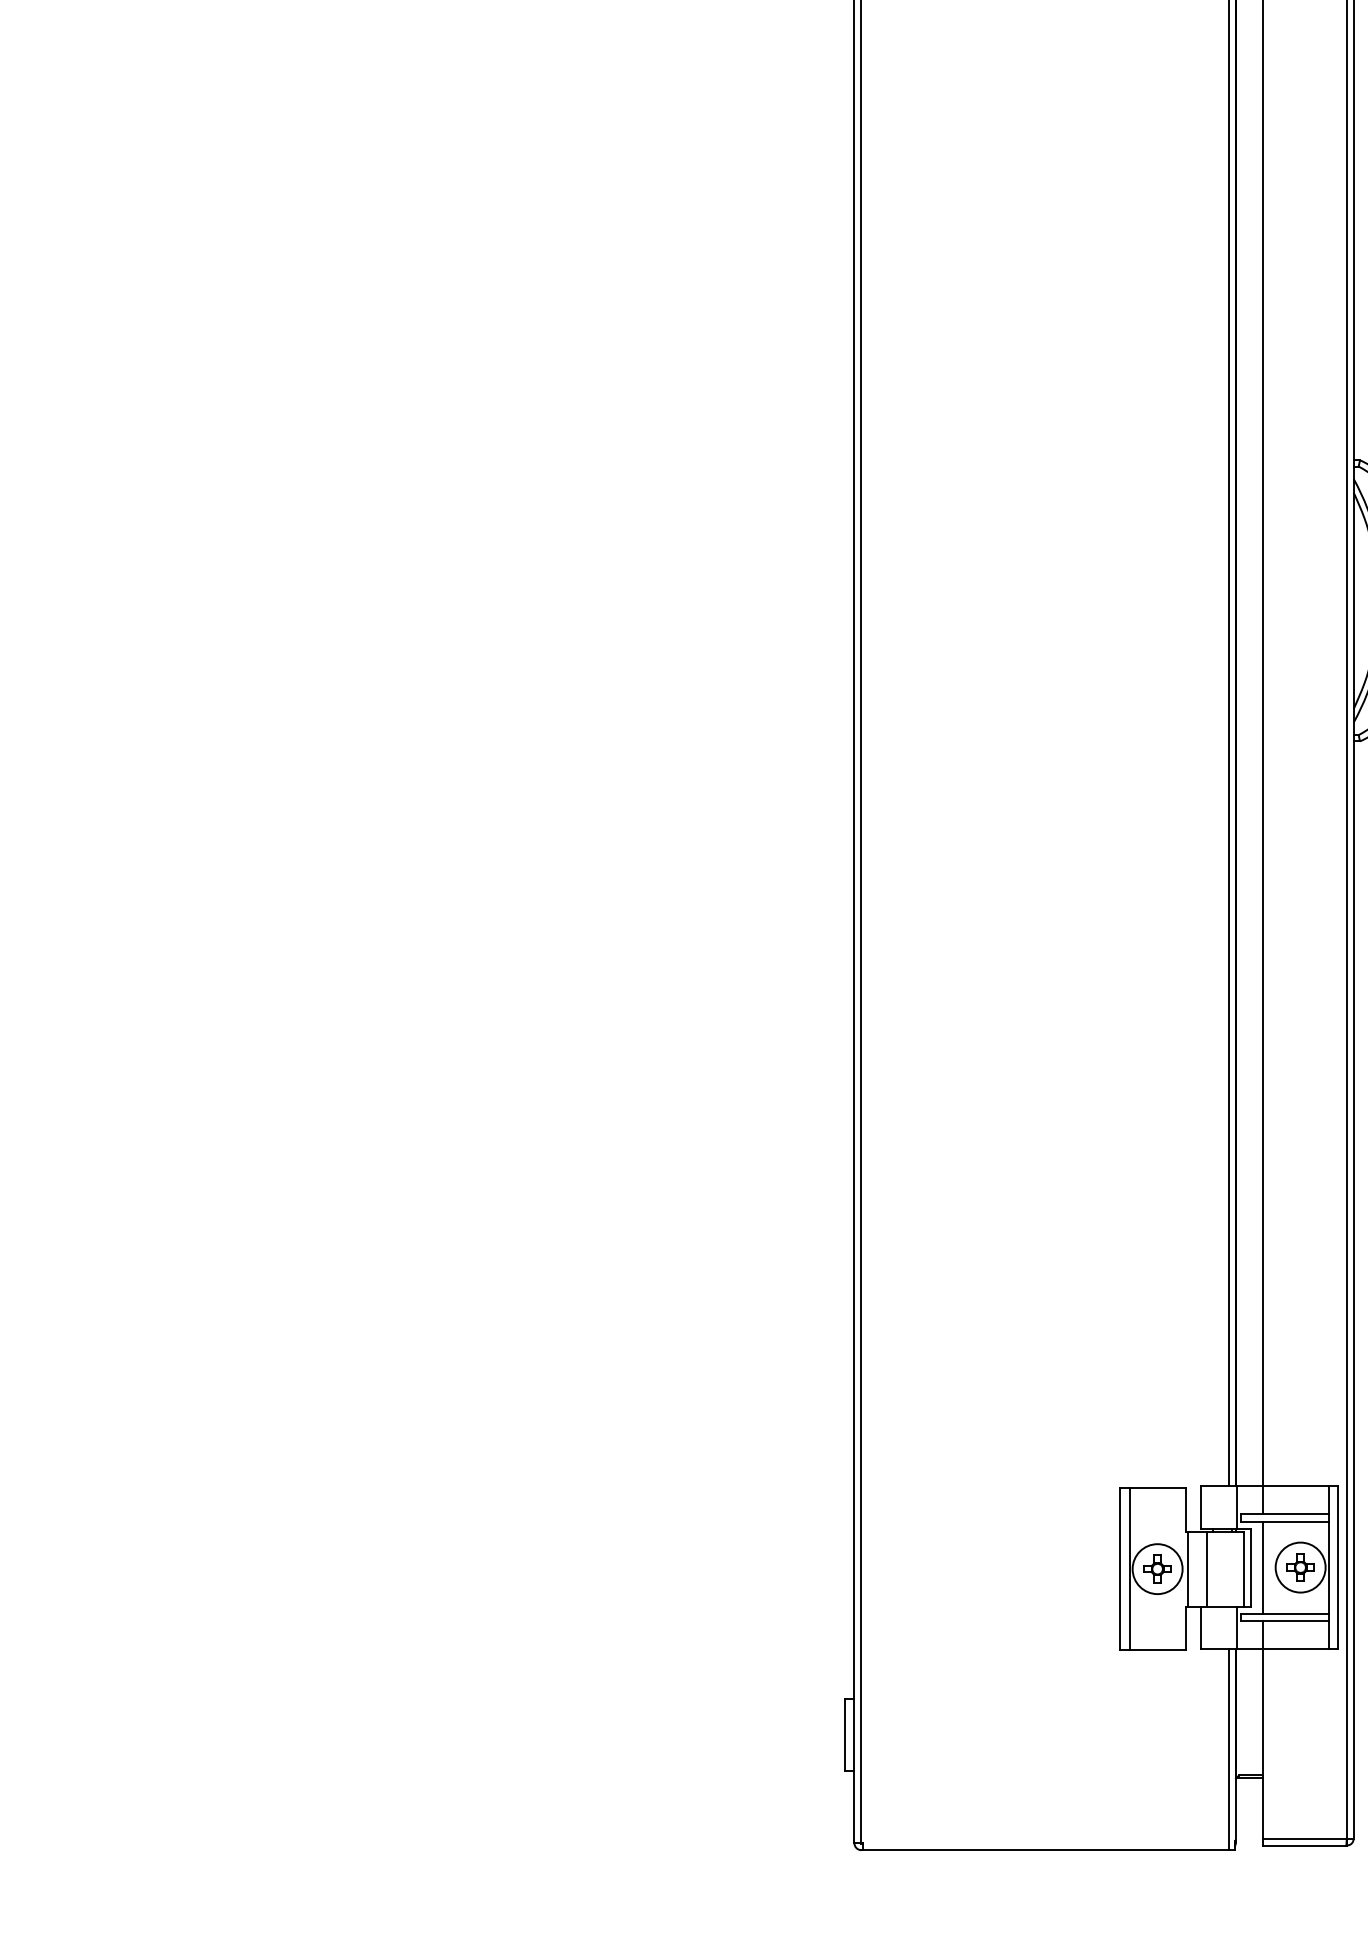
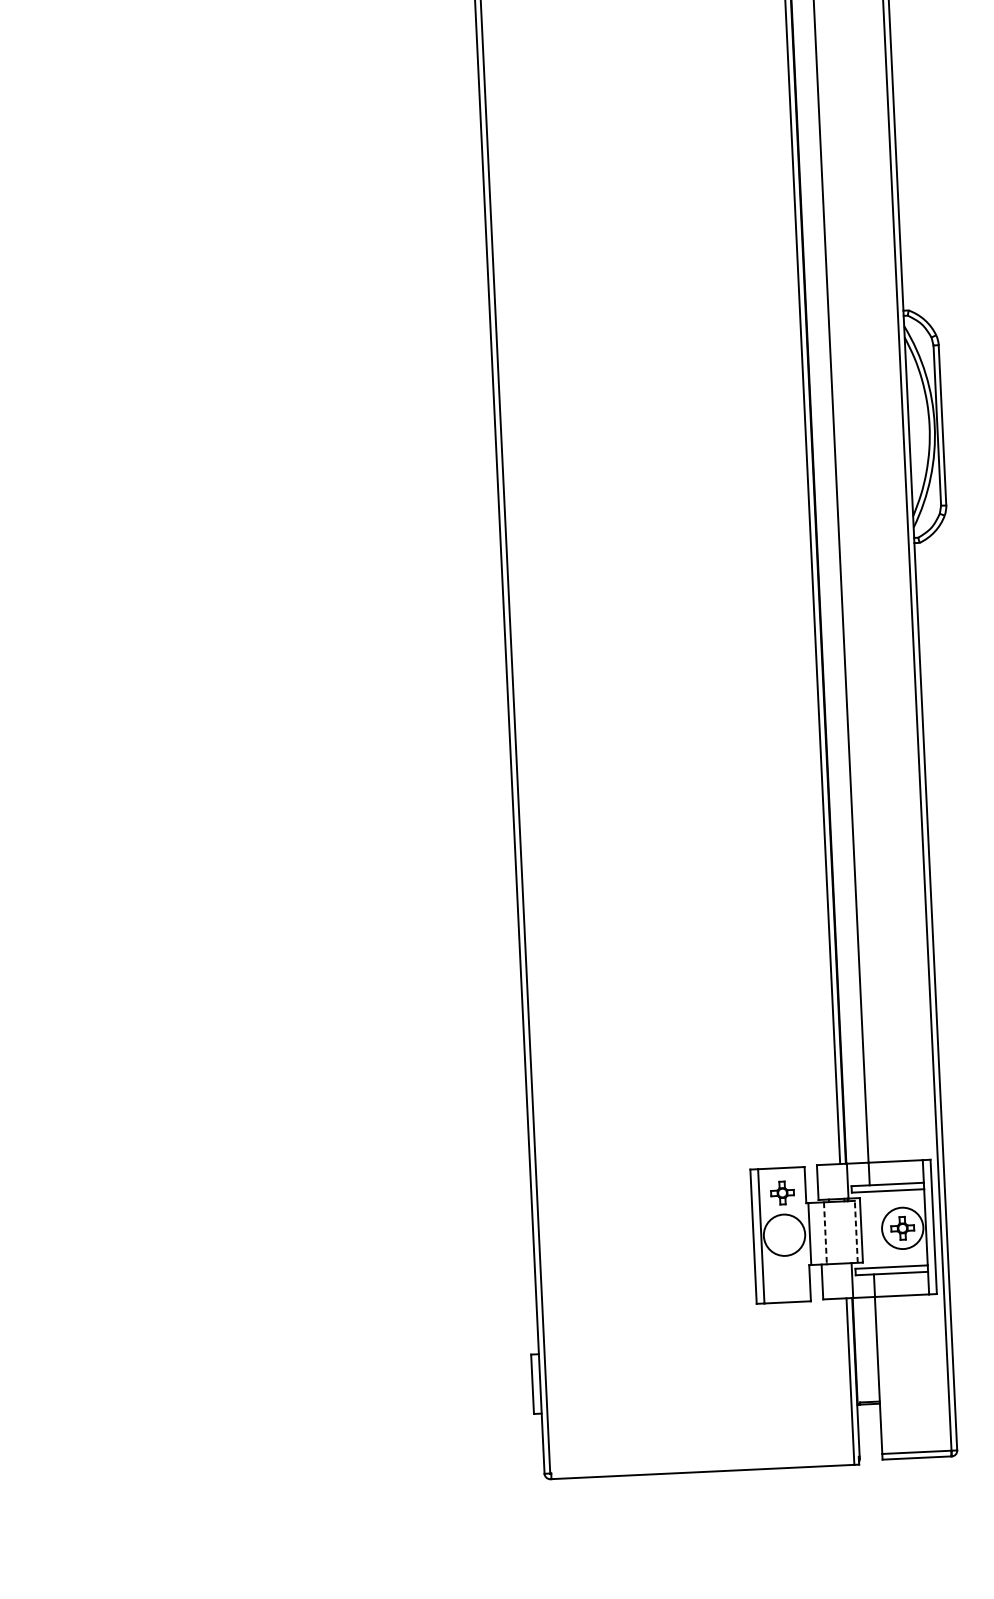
line: (1263, 1567) -> (872, 1229), removed
part: (1157, 1568) -> (782, 1192), moved
line: (1244, 1568) -> (856, 1231), solid -> dashed
line: (1207, 1569) -> (825, 1233), solid -> dashed

